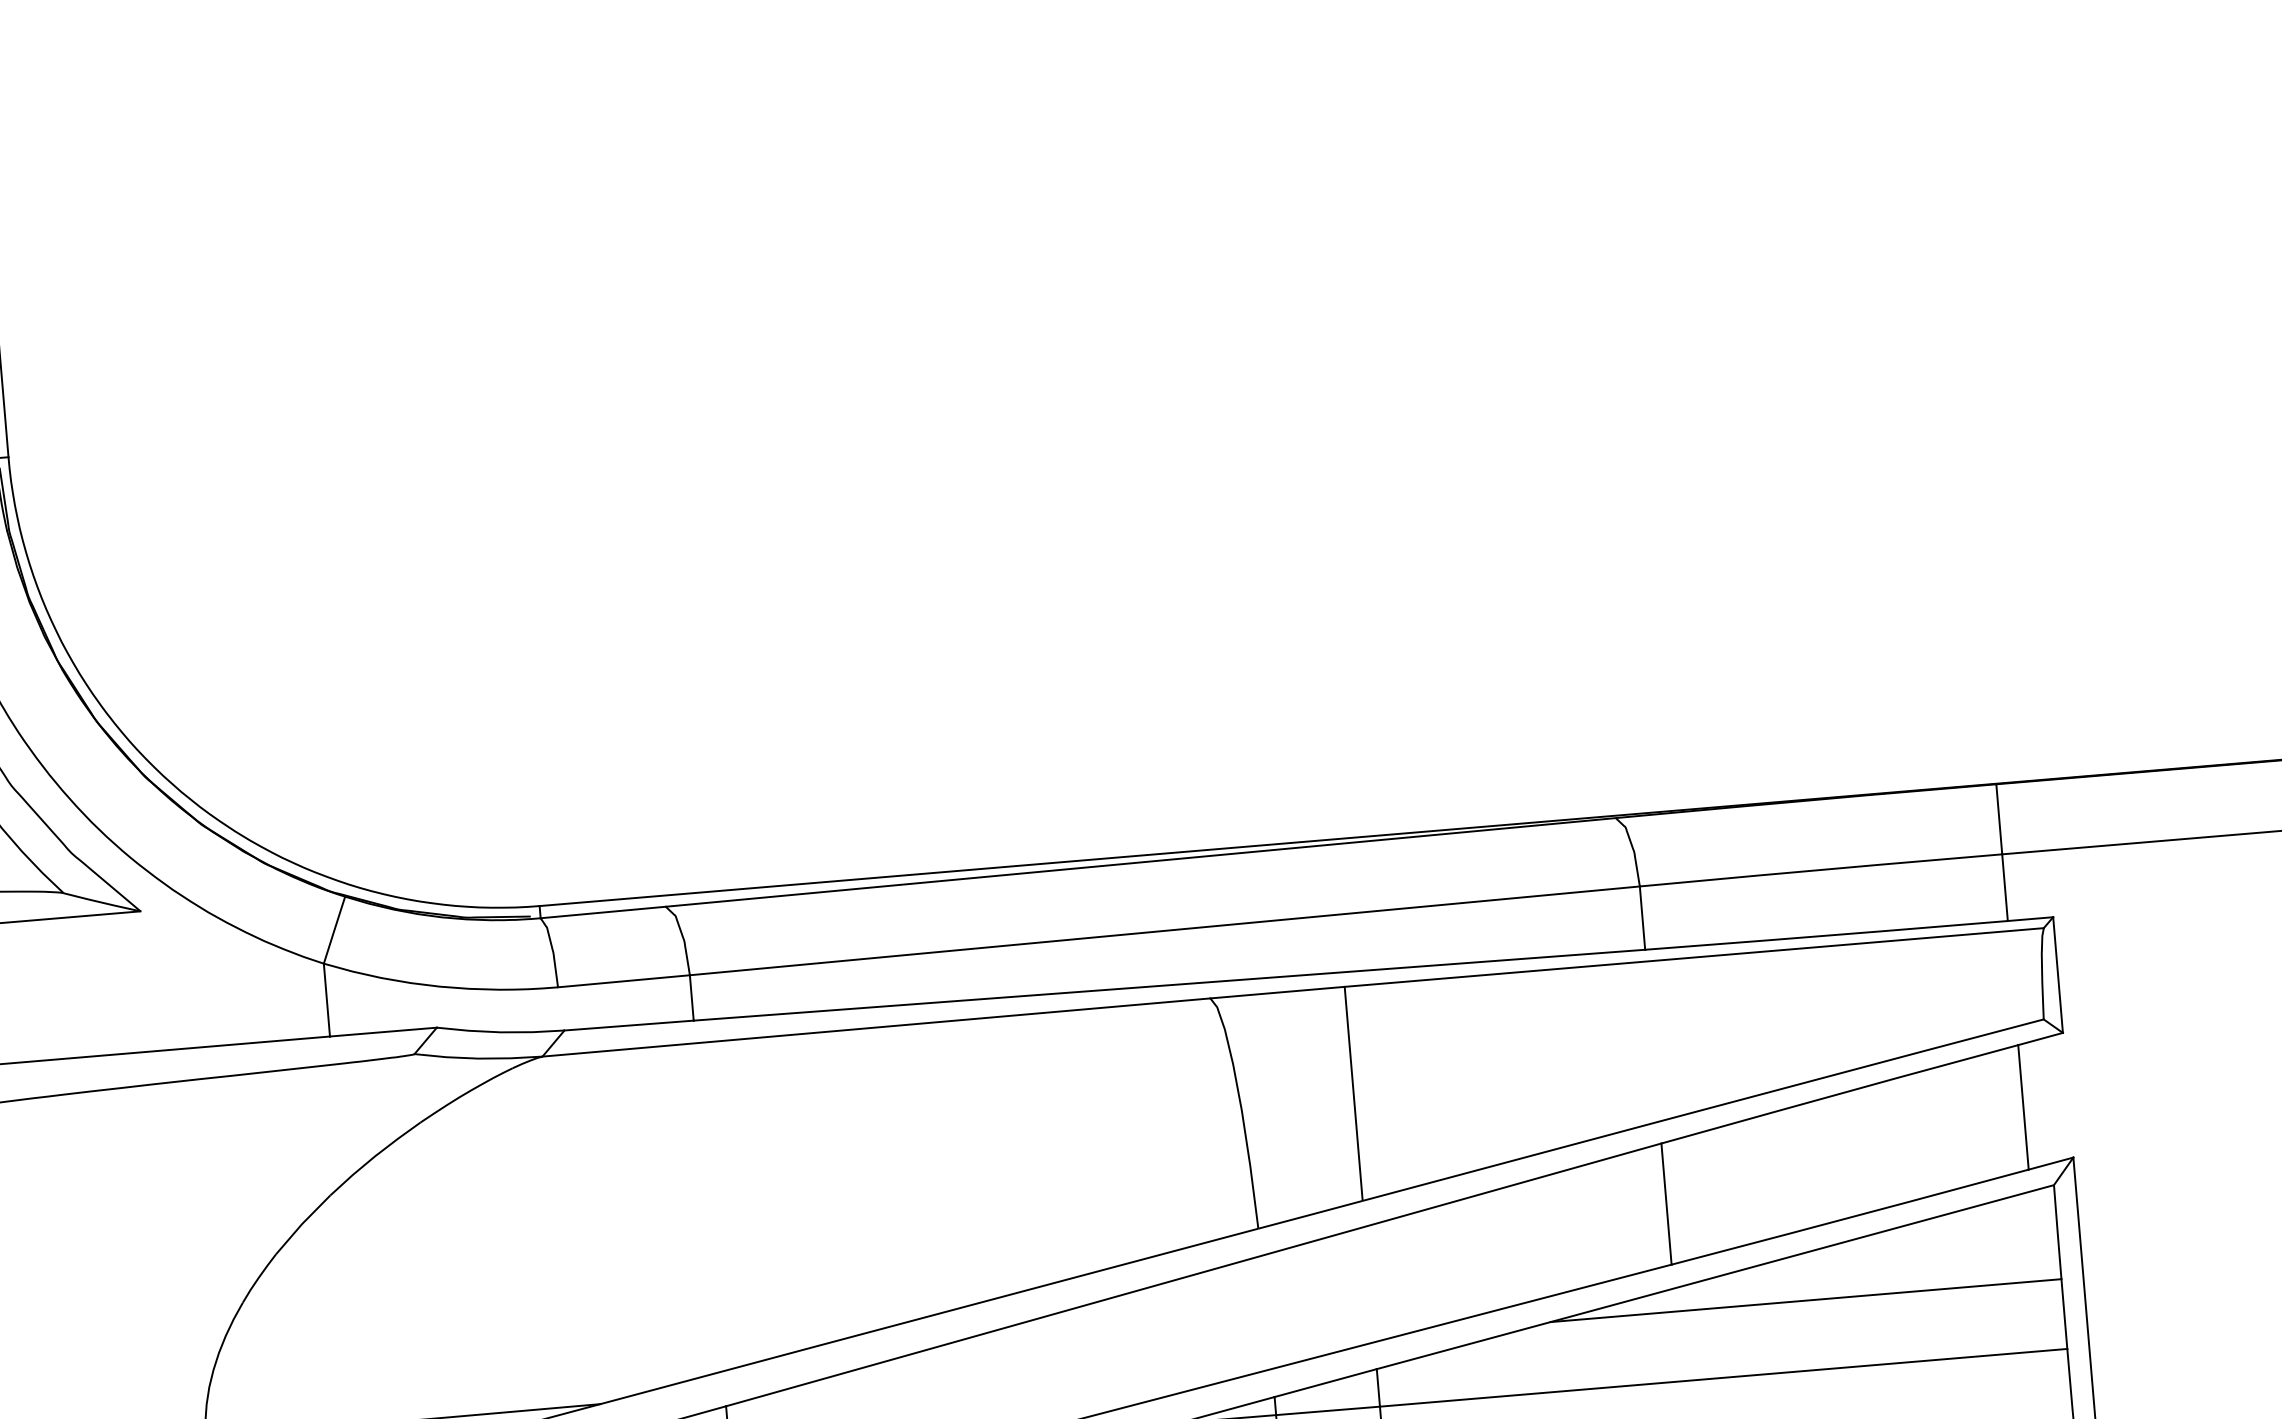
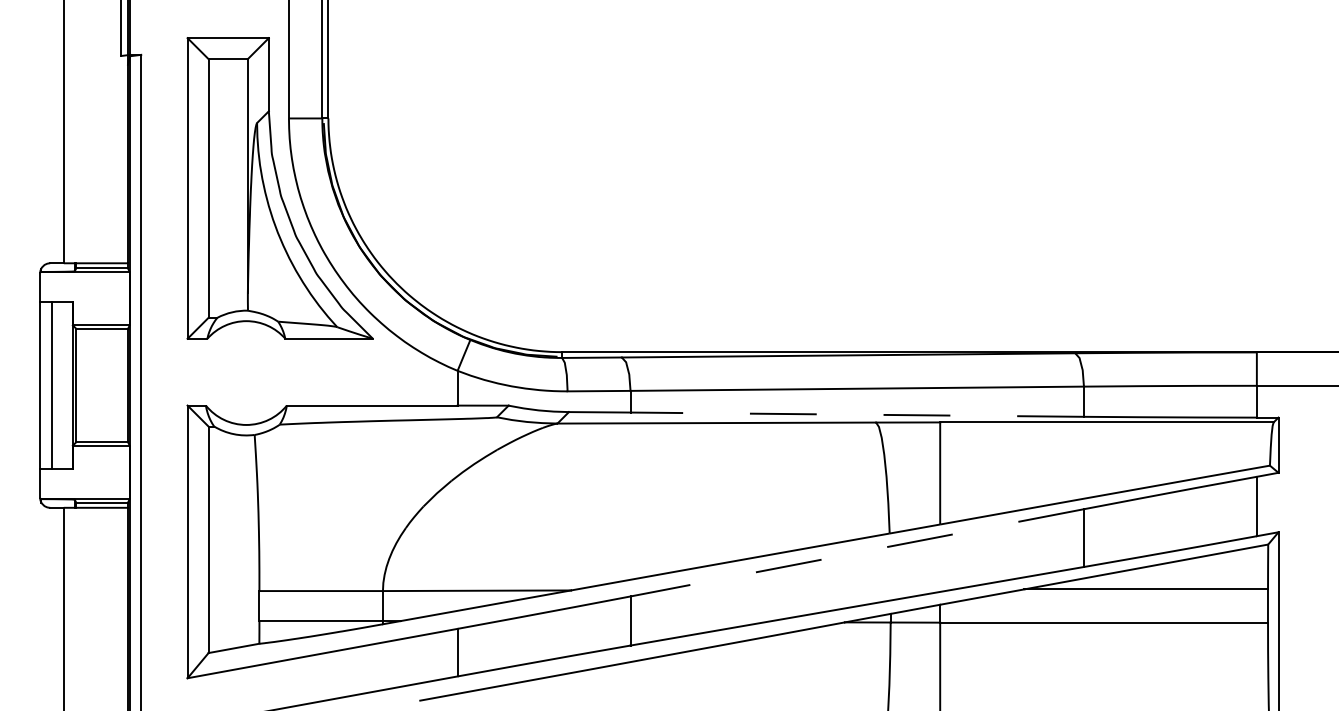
line: (1169, 984) -> (857, 414), solid -> dashed
line: (1194, 1274) -> (857, 552), solid -> dashed

